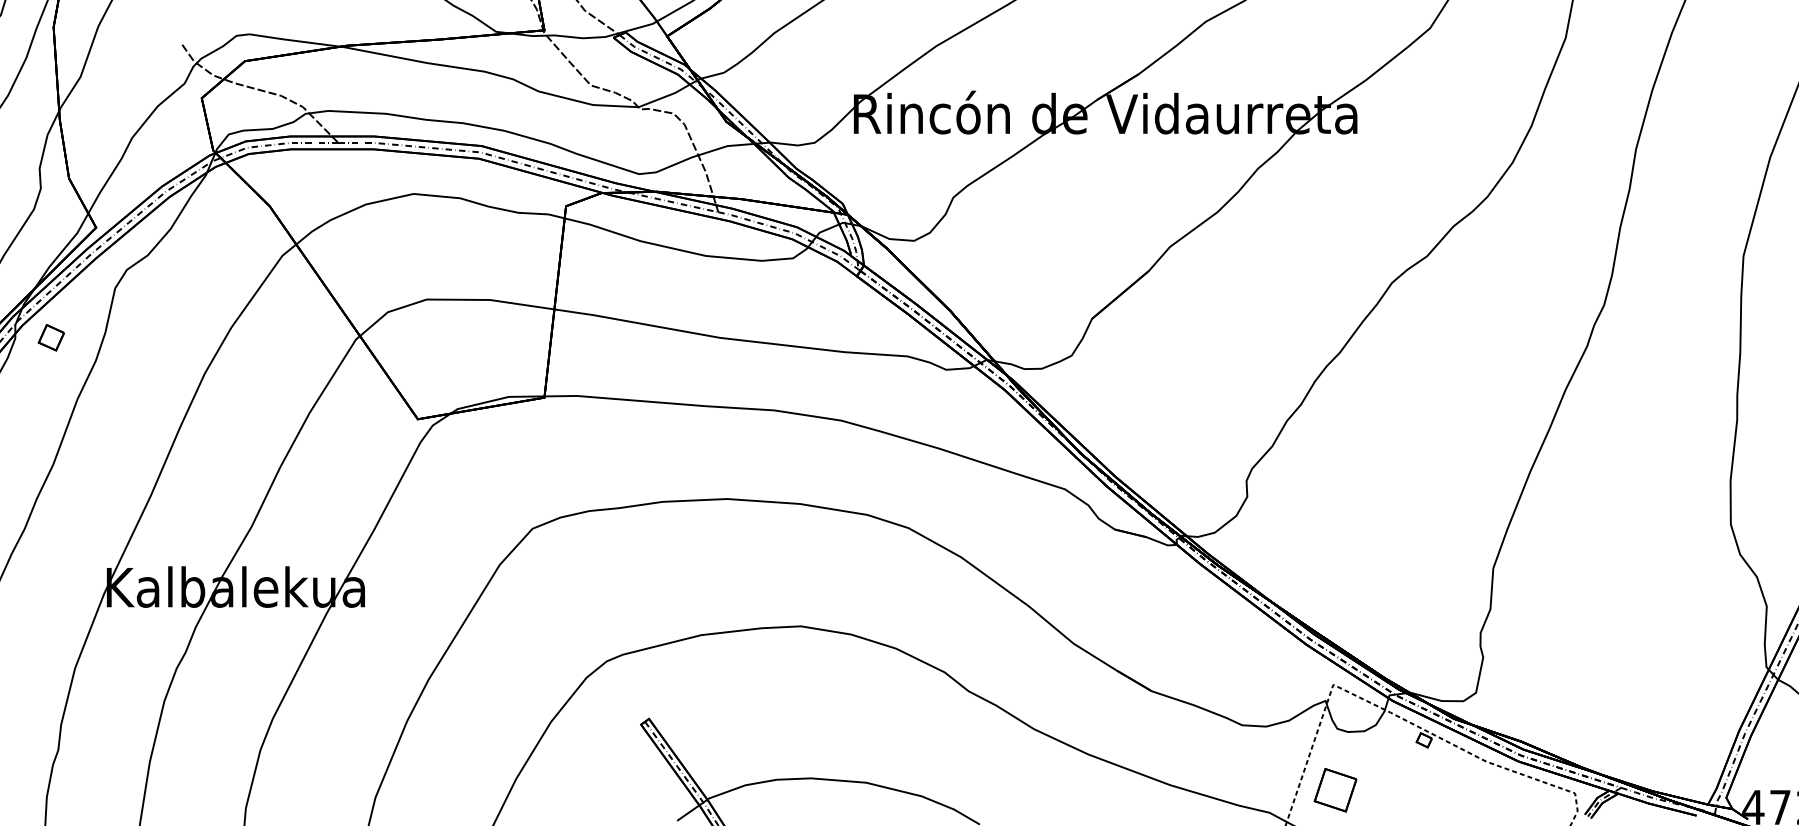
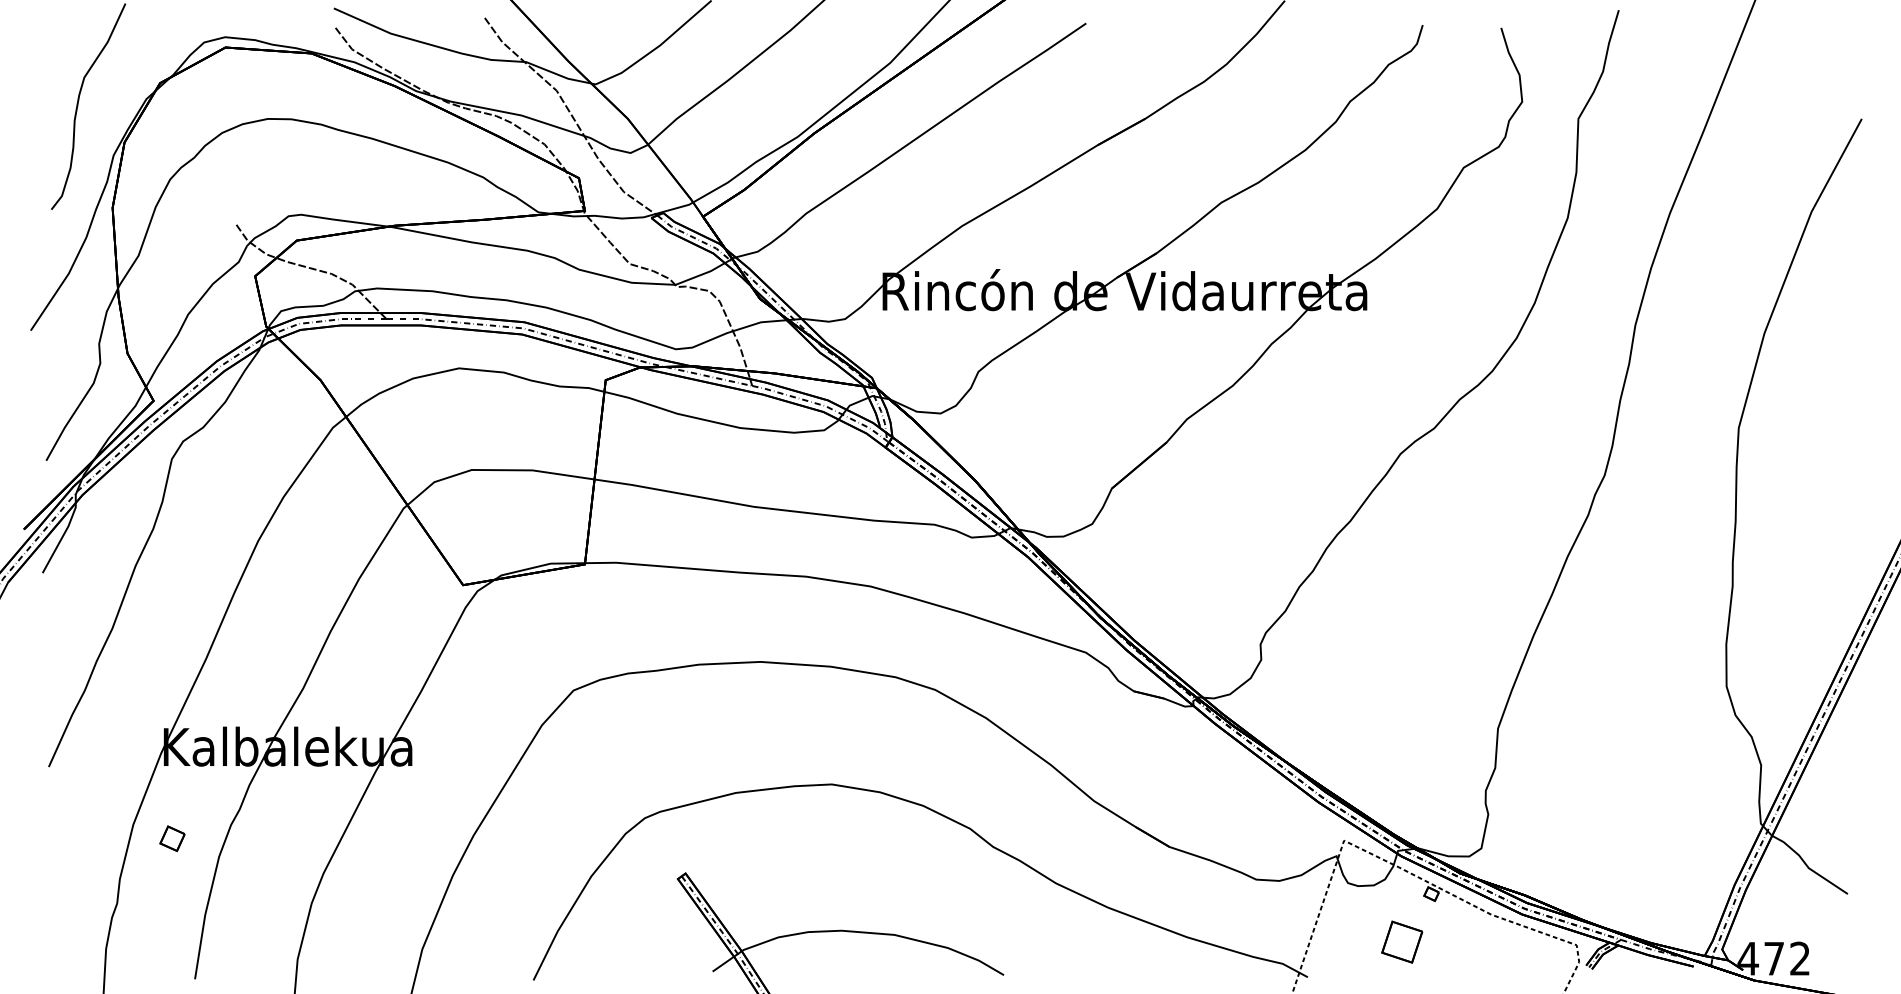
part: (51, 337) -> (172, 838), moved
part: (1335, 789) -> (1402, 941), moved

